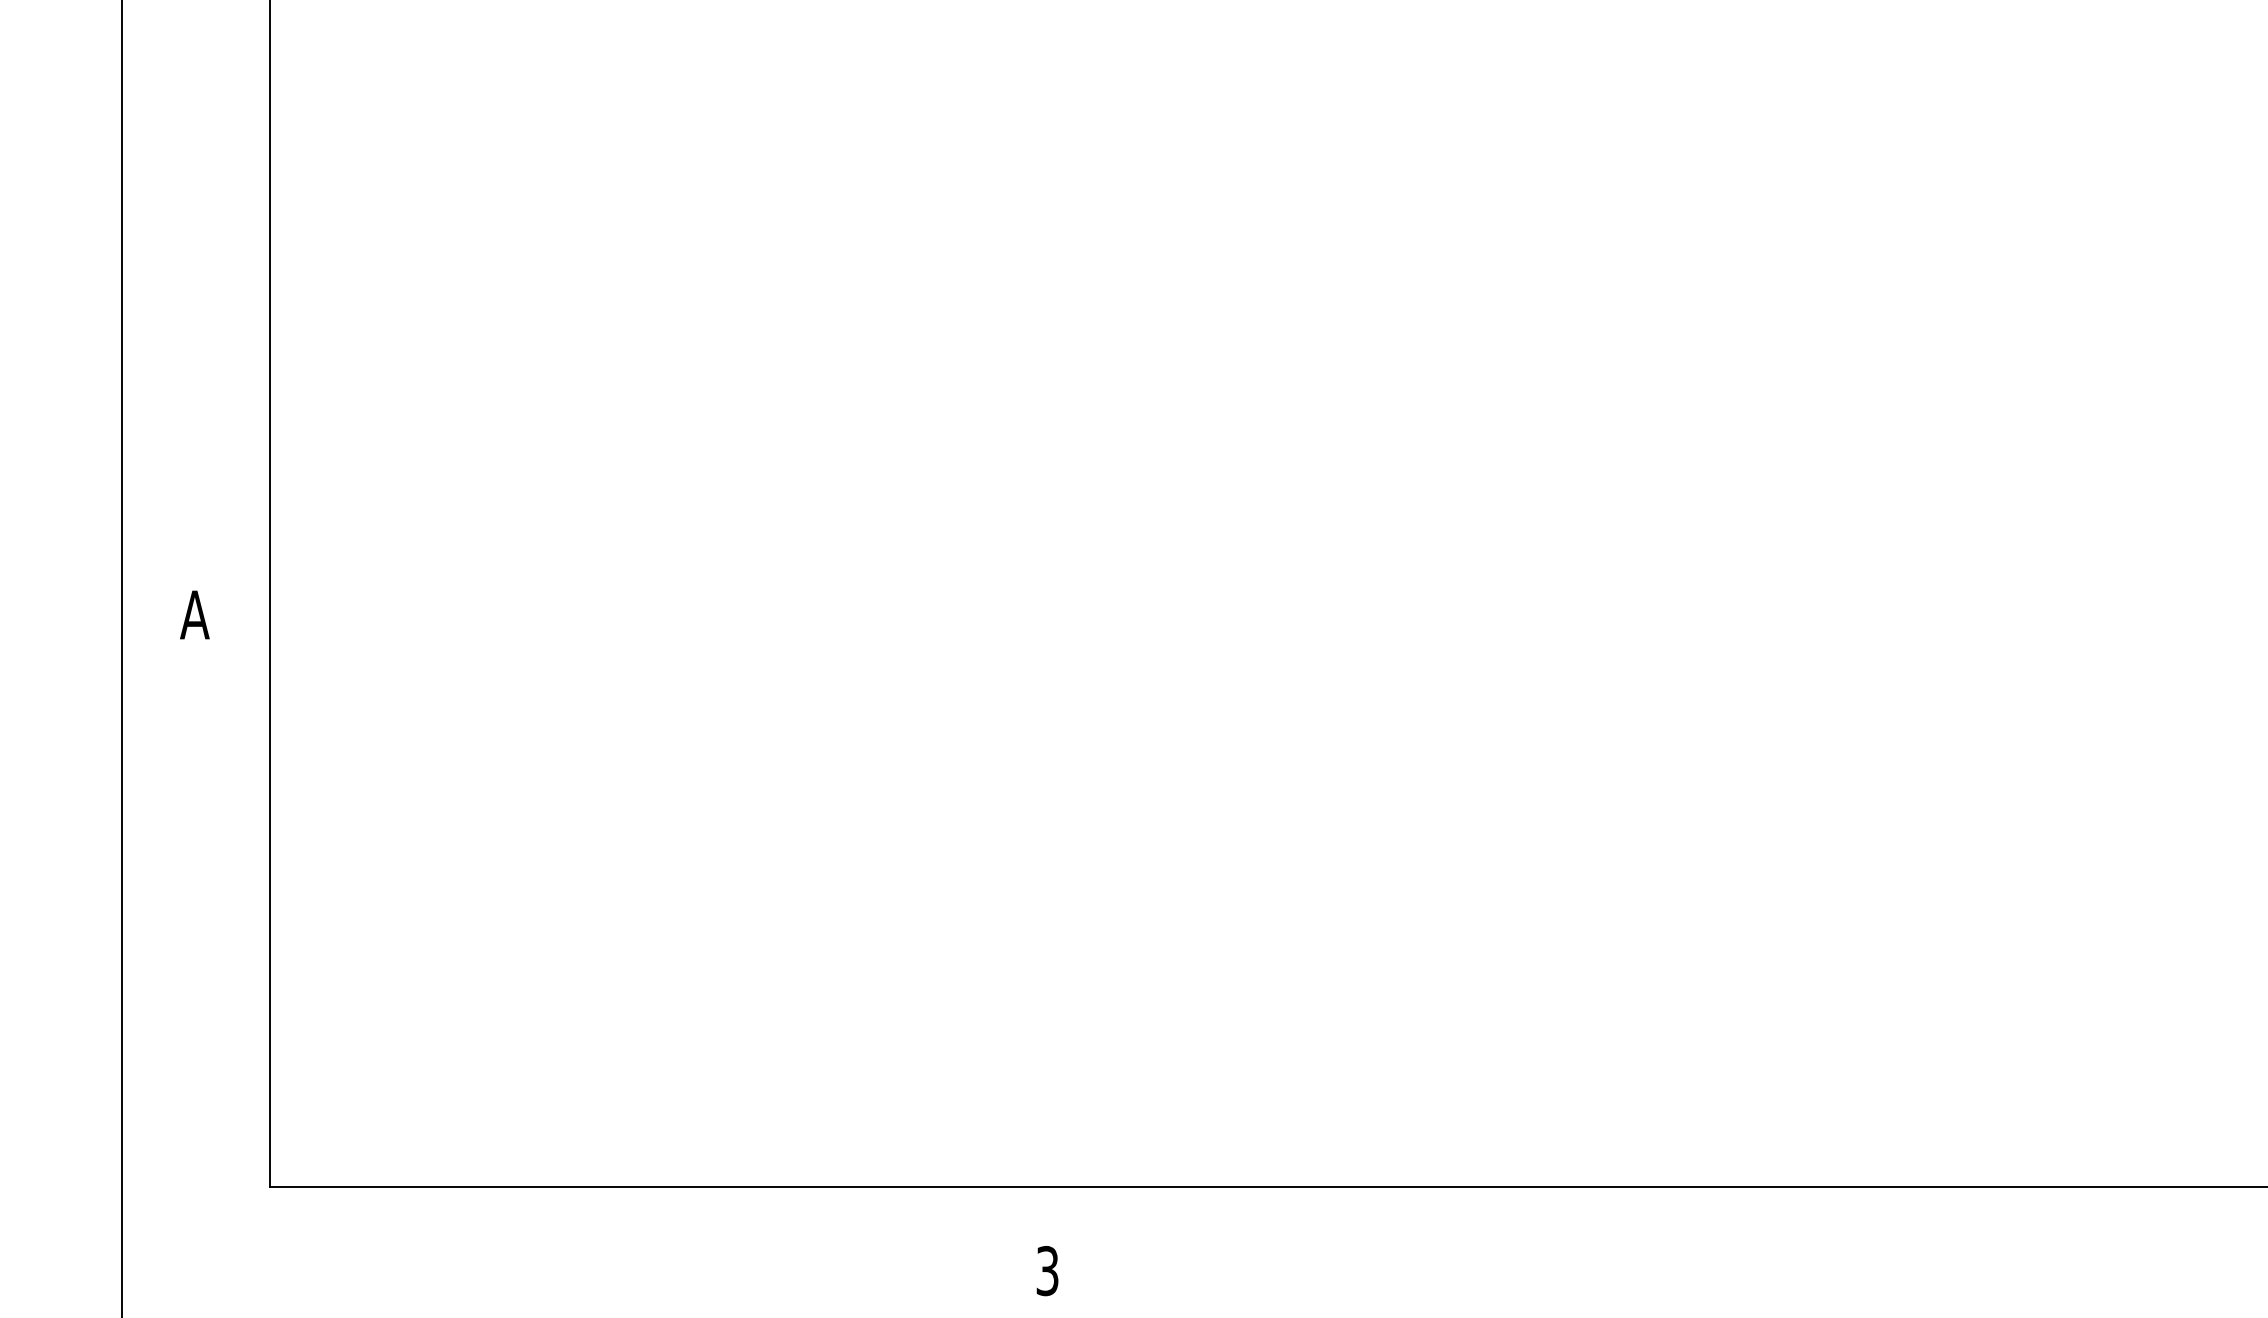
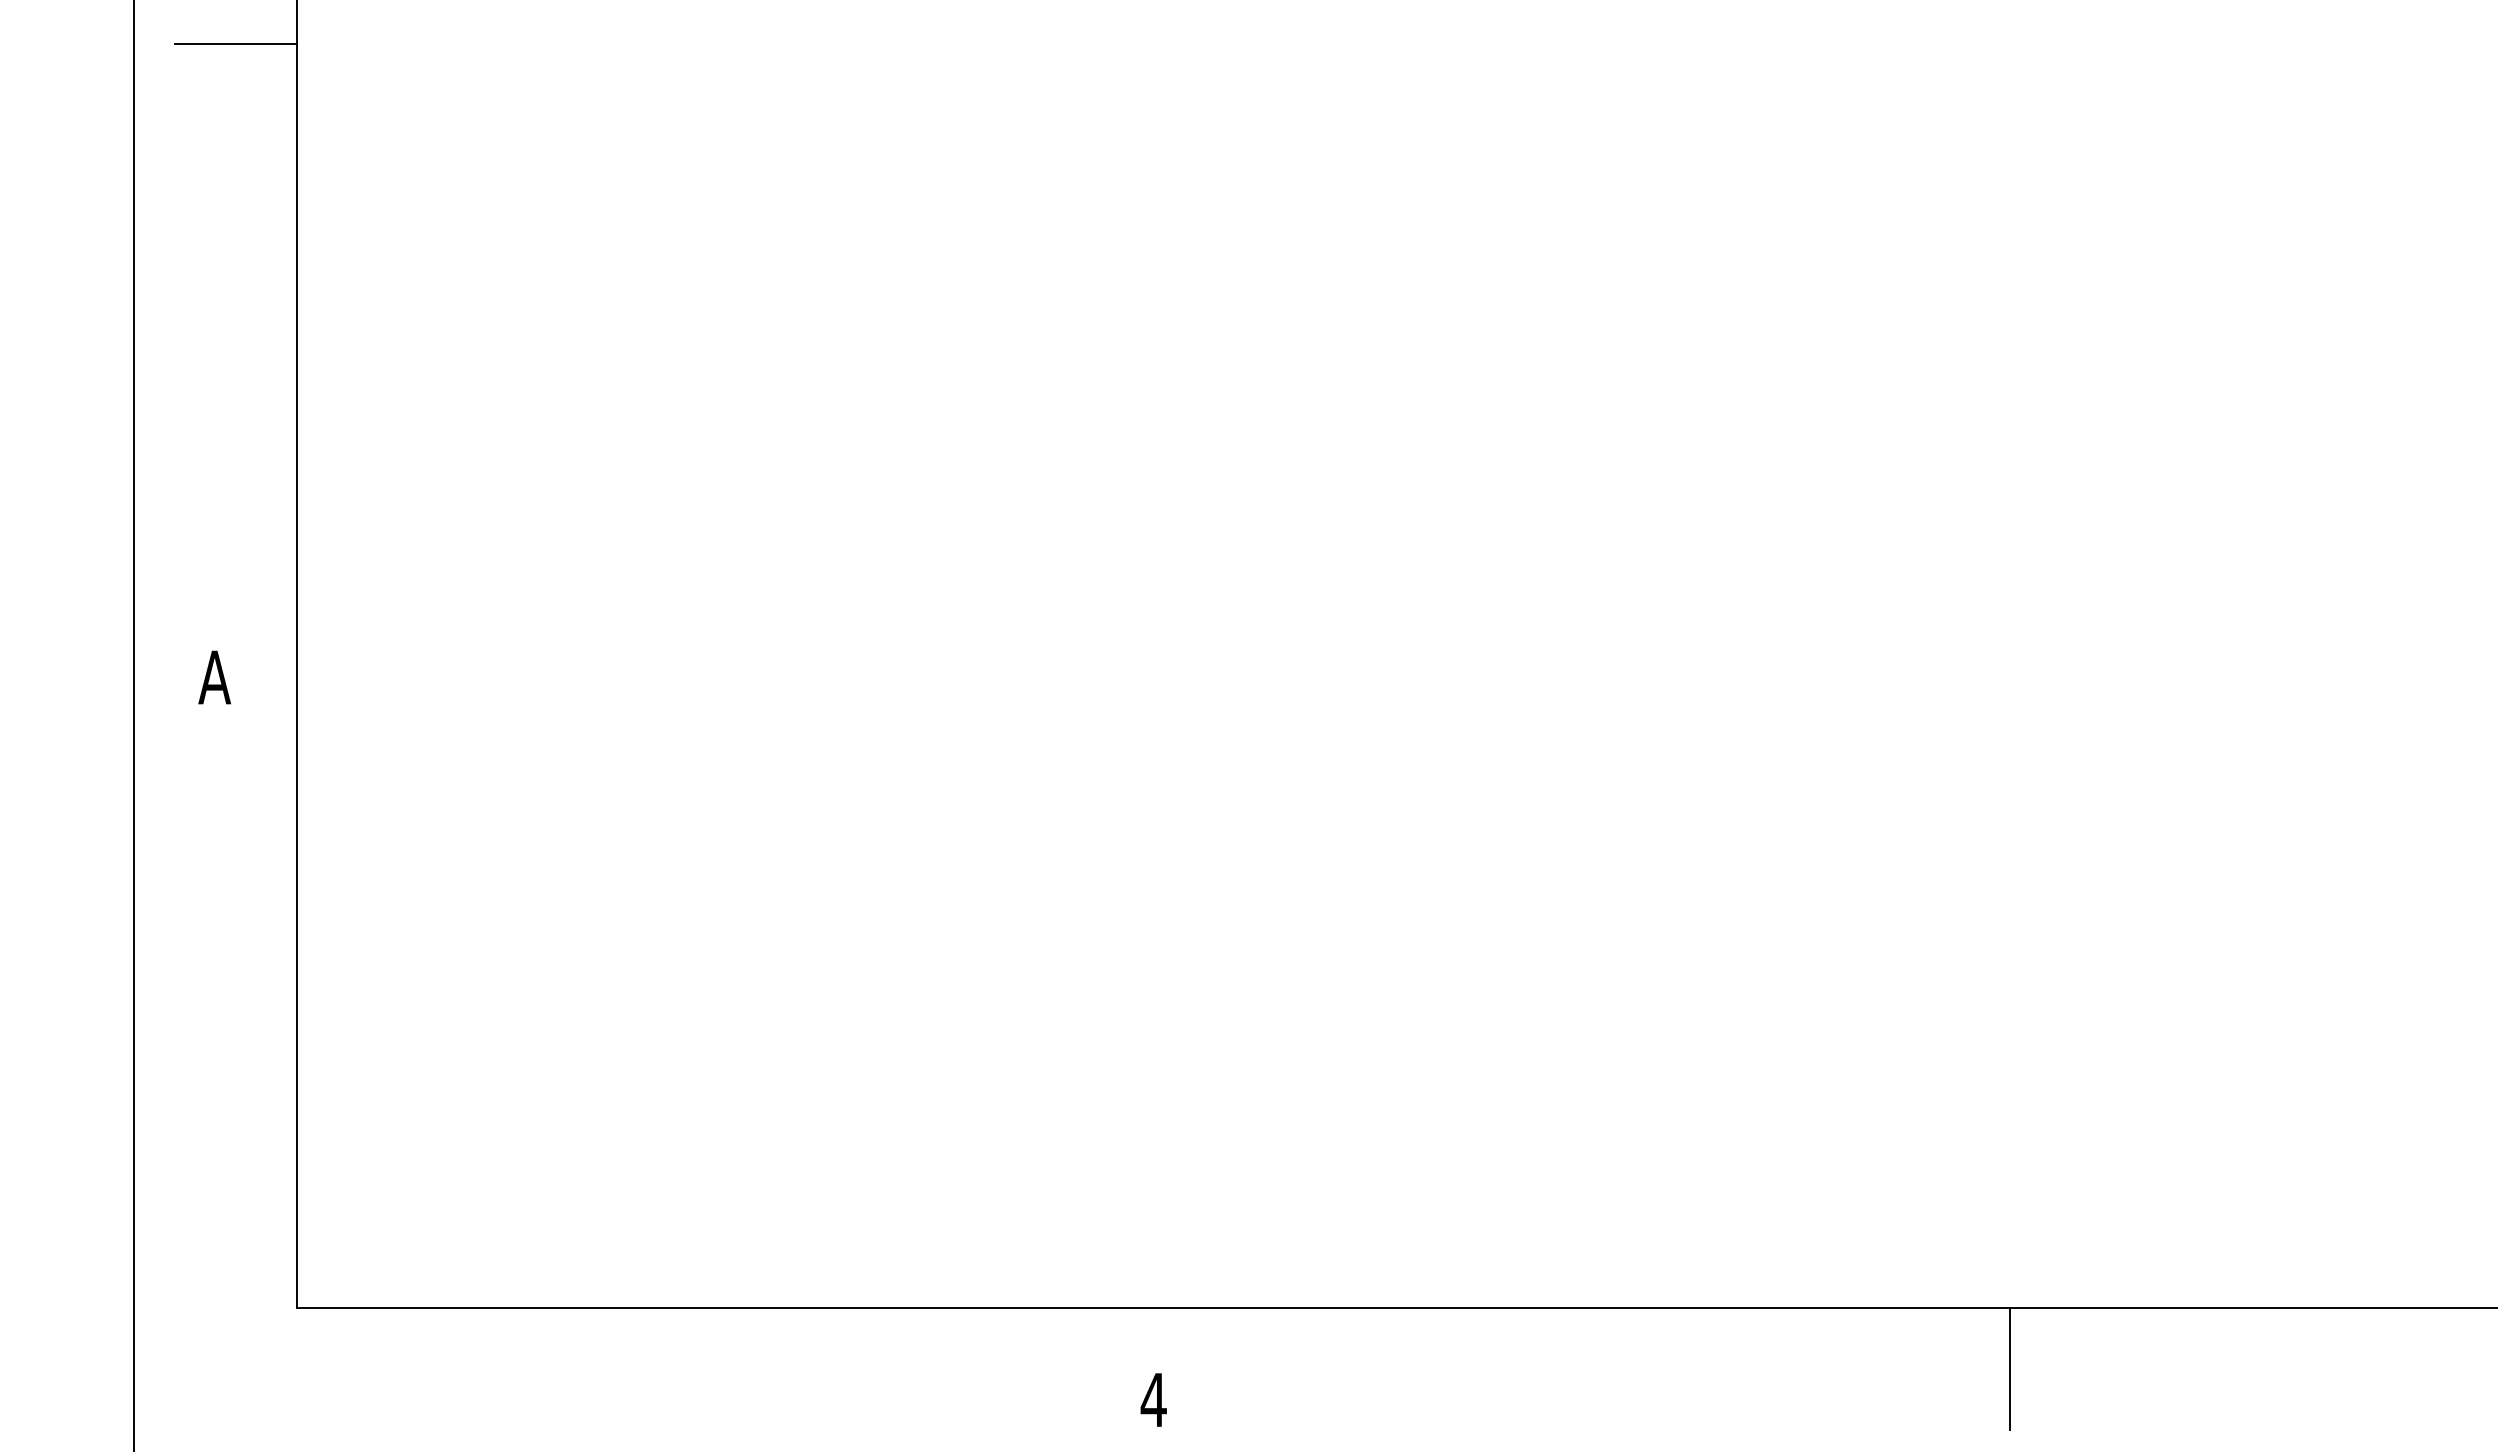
line: (213, 39) -> (235, 43), added
line: (1824, 1242) -> (2009, 1368), added
text: (1047, 1270) -> (1153, 1399), 3 -> 4

